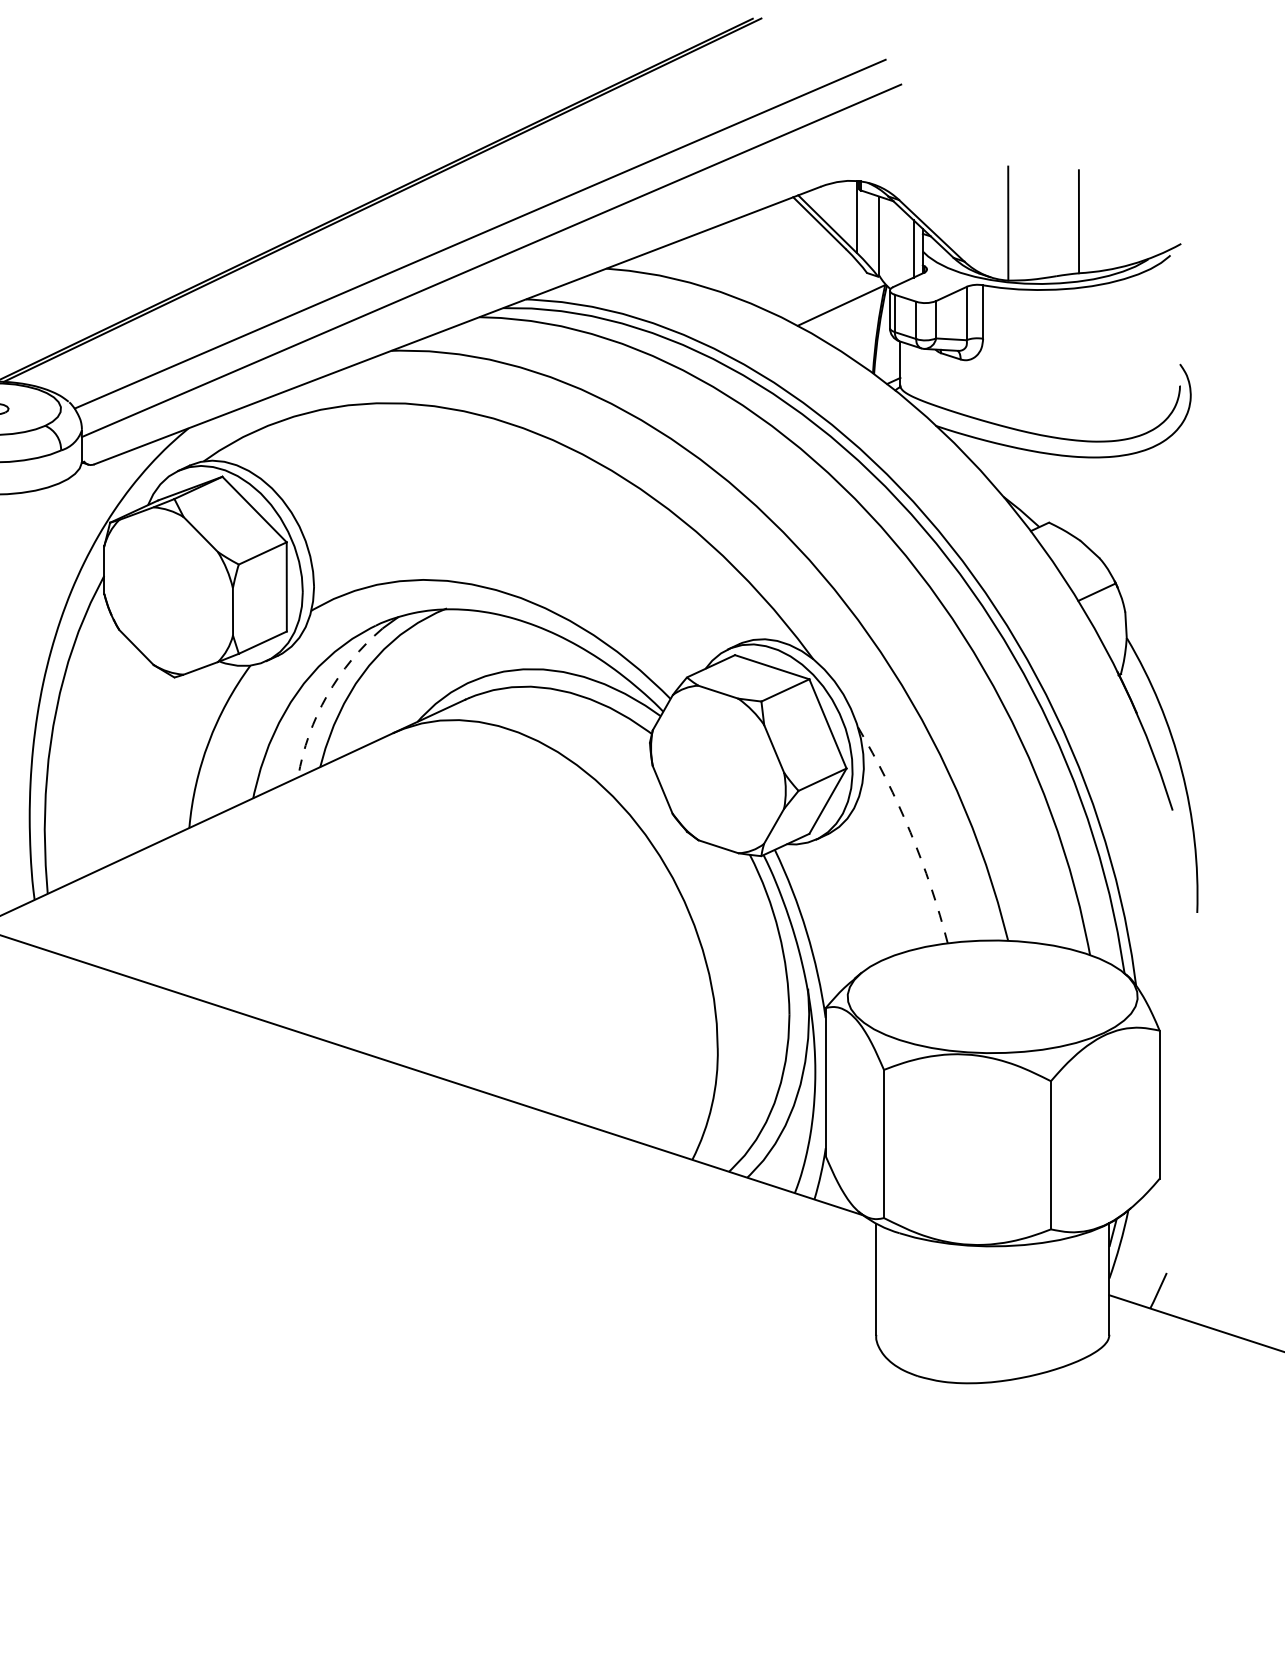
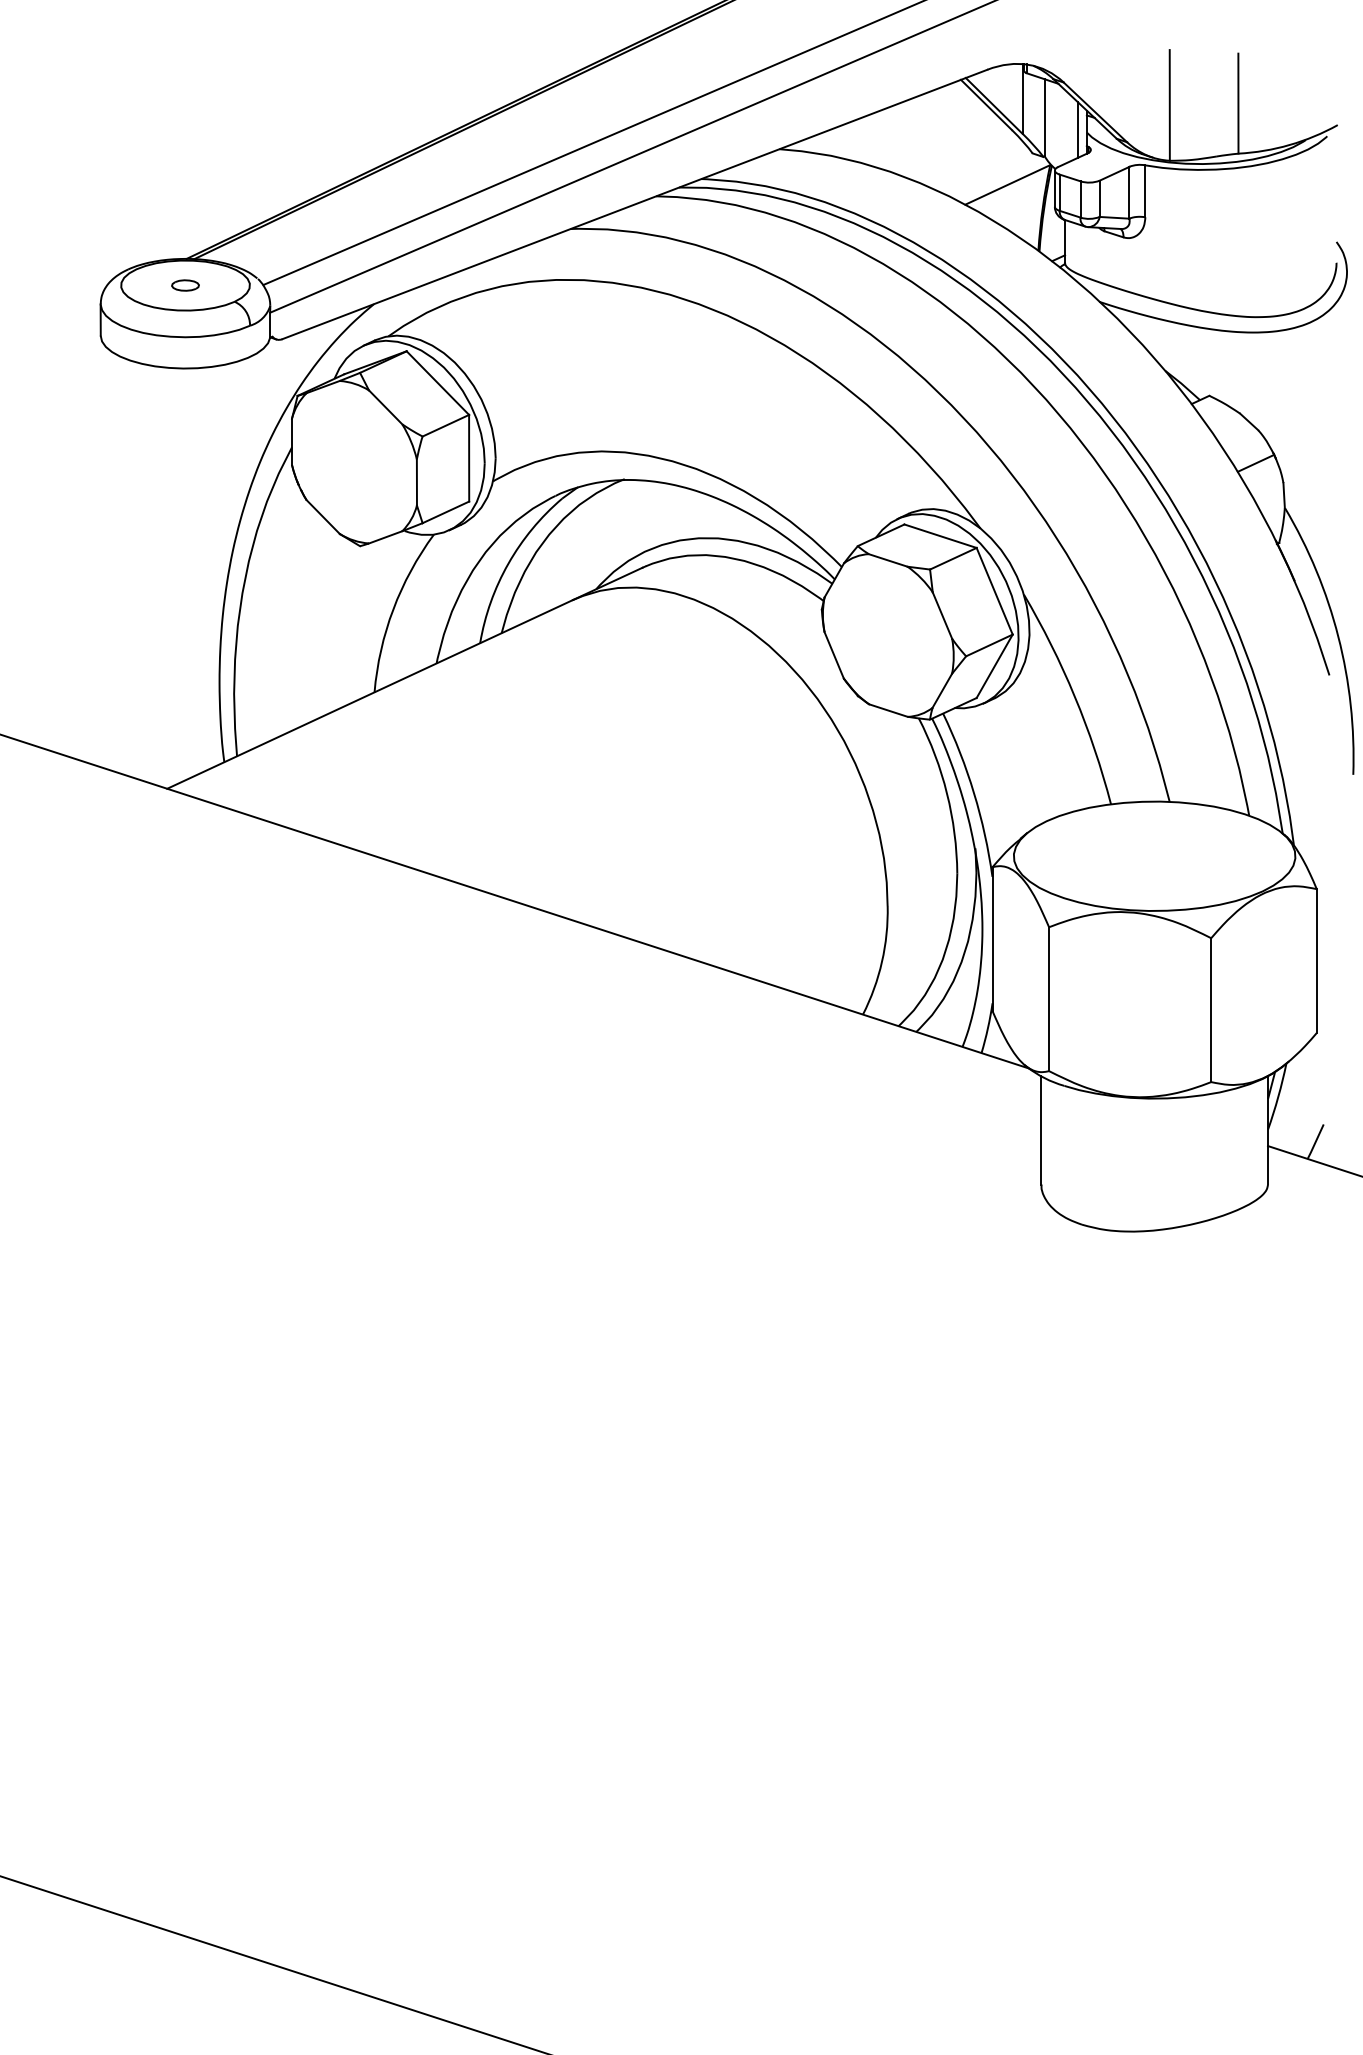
arc: (327, 695) -> (508, 563), dashed -> solid
arc: (910, 832) -> (1074, 696), dashed -> solid

